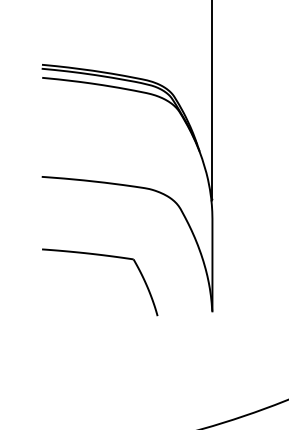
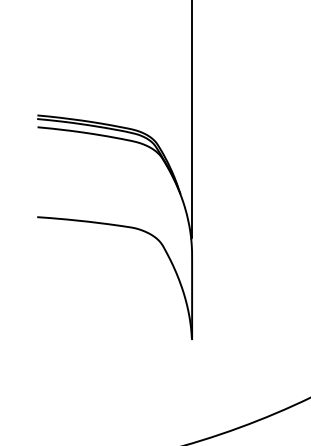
part: (102, 256) -> (92, 289), removed

